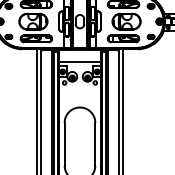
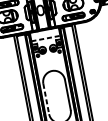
line: (79, 61) -> (45, 38), solid -> dashed
line: (64, 144) -> (46, 99), solid -> dashed

